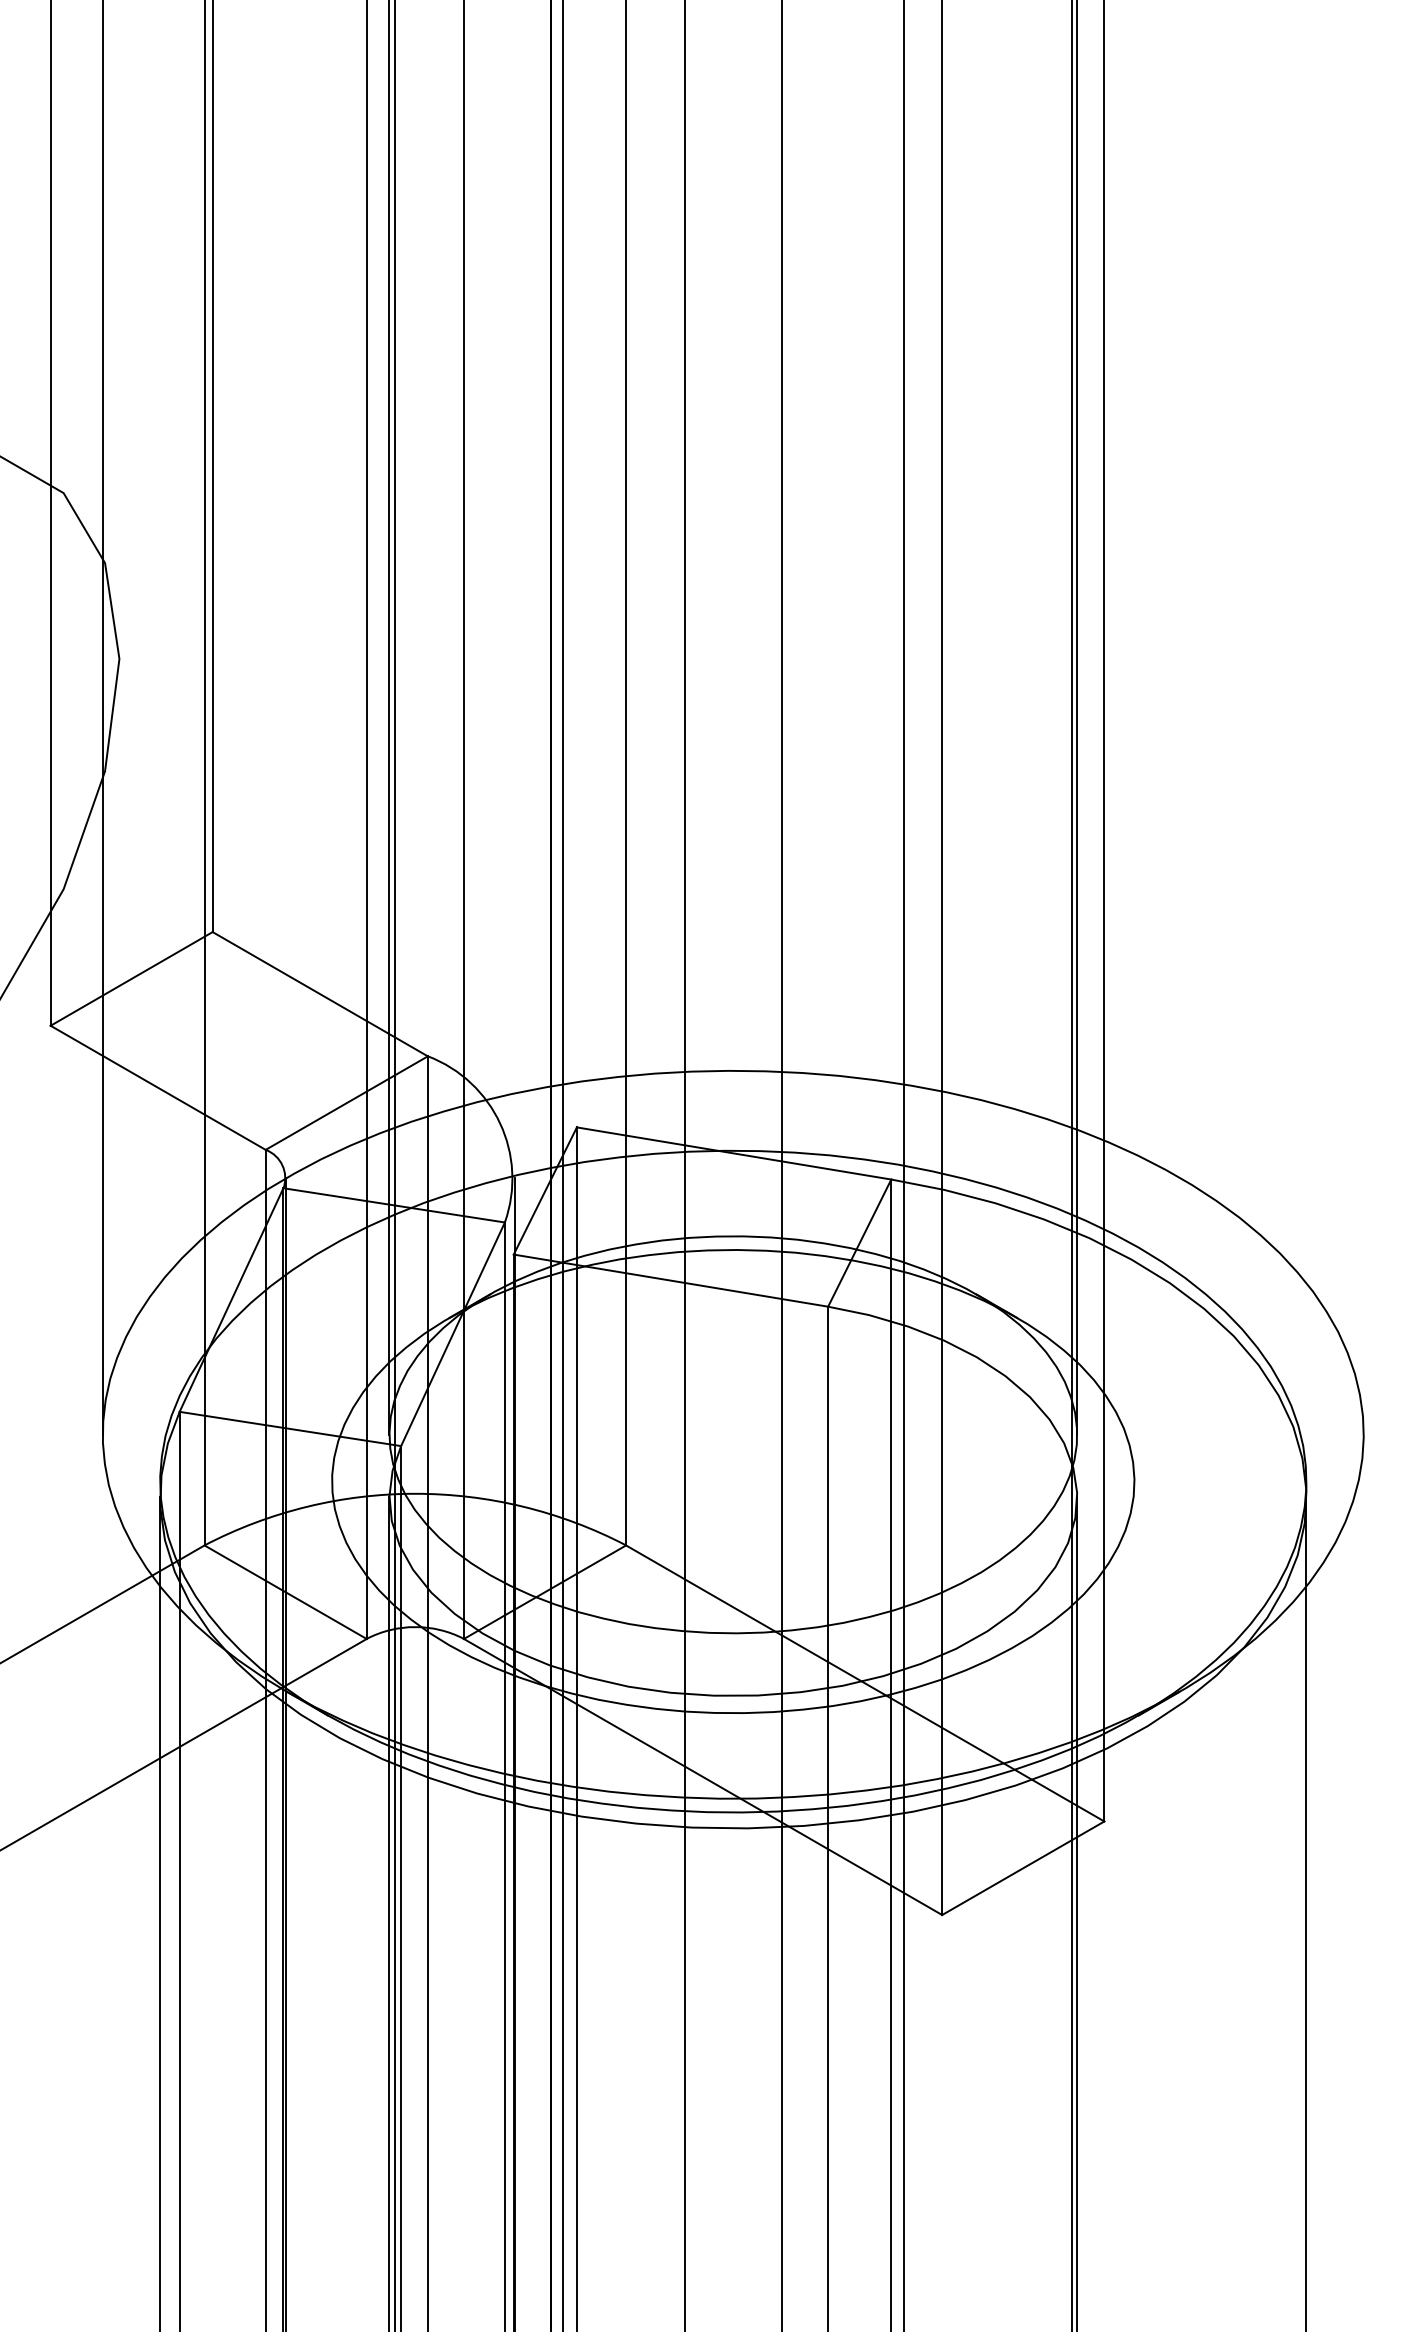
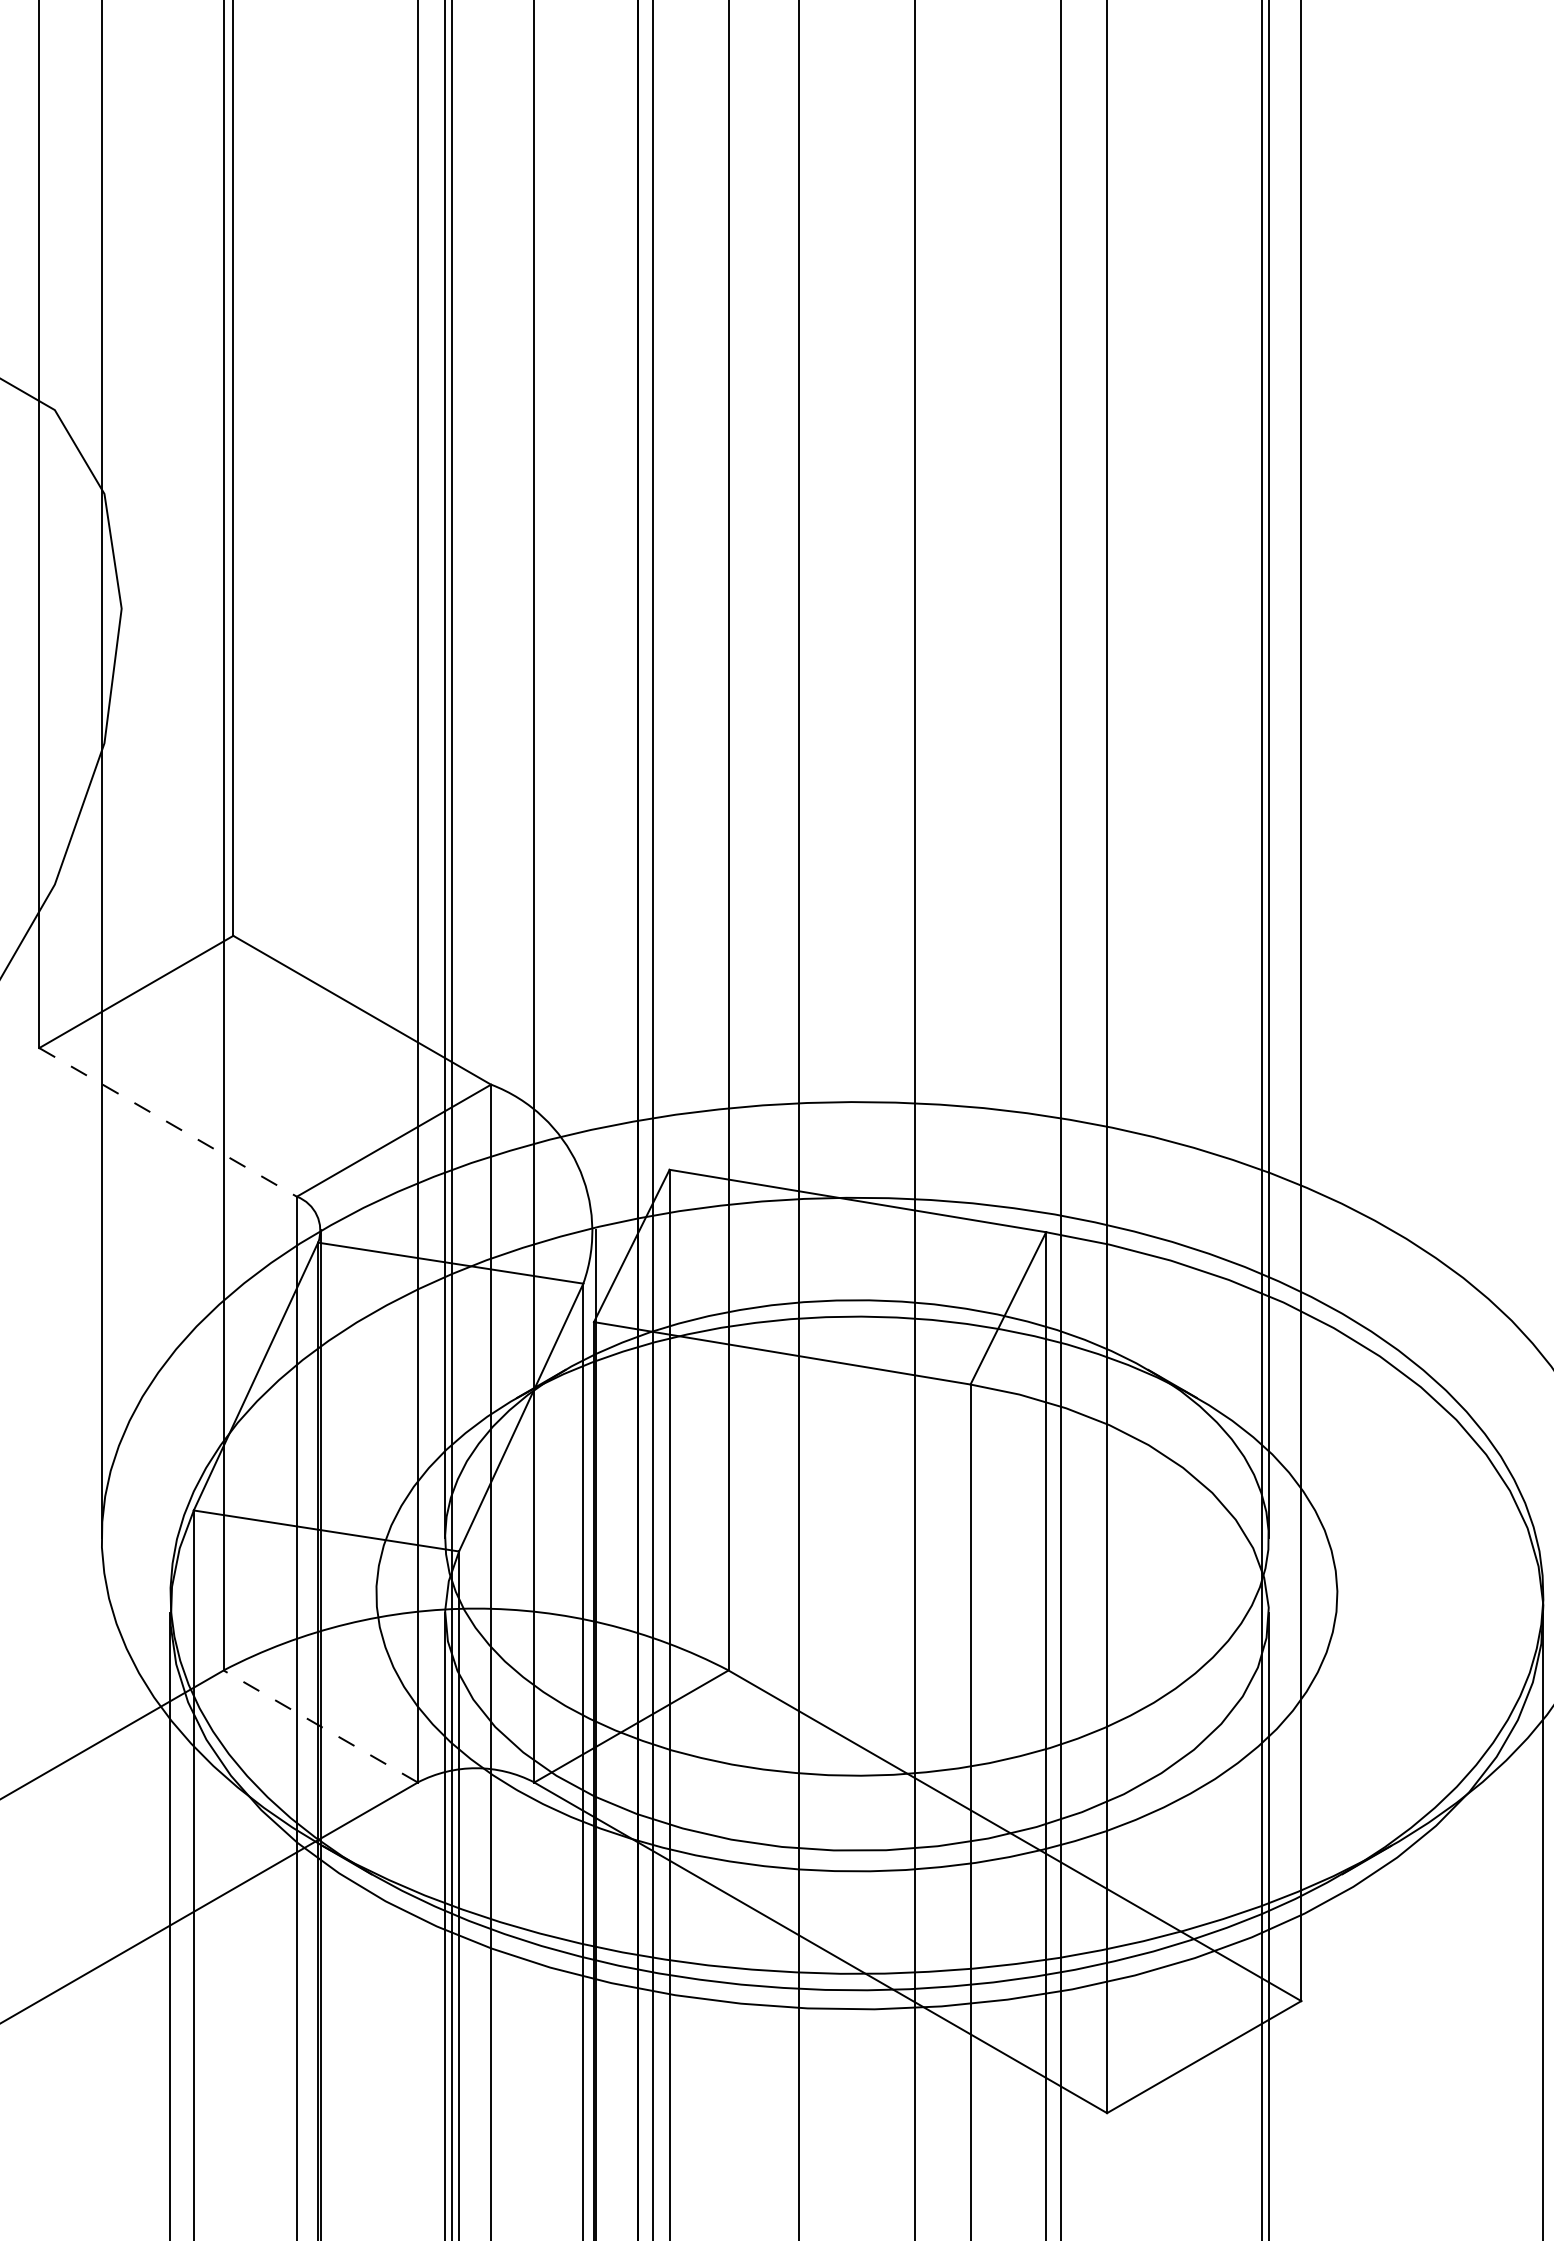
line: (158, 1088) -> (168, 1123), solid -> dashed
line: (285, 1592) -> (320, 1726), solid -> dashed

